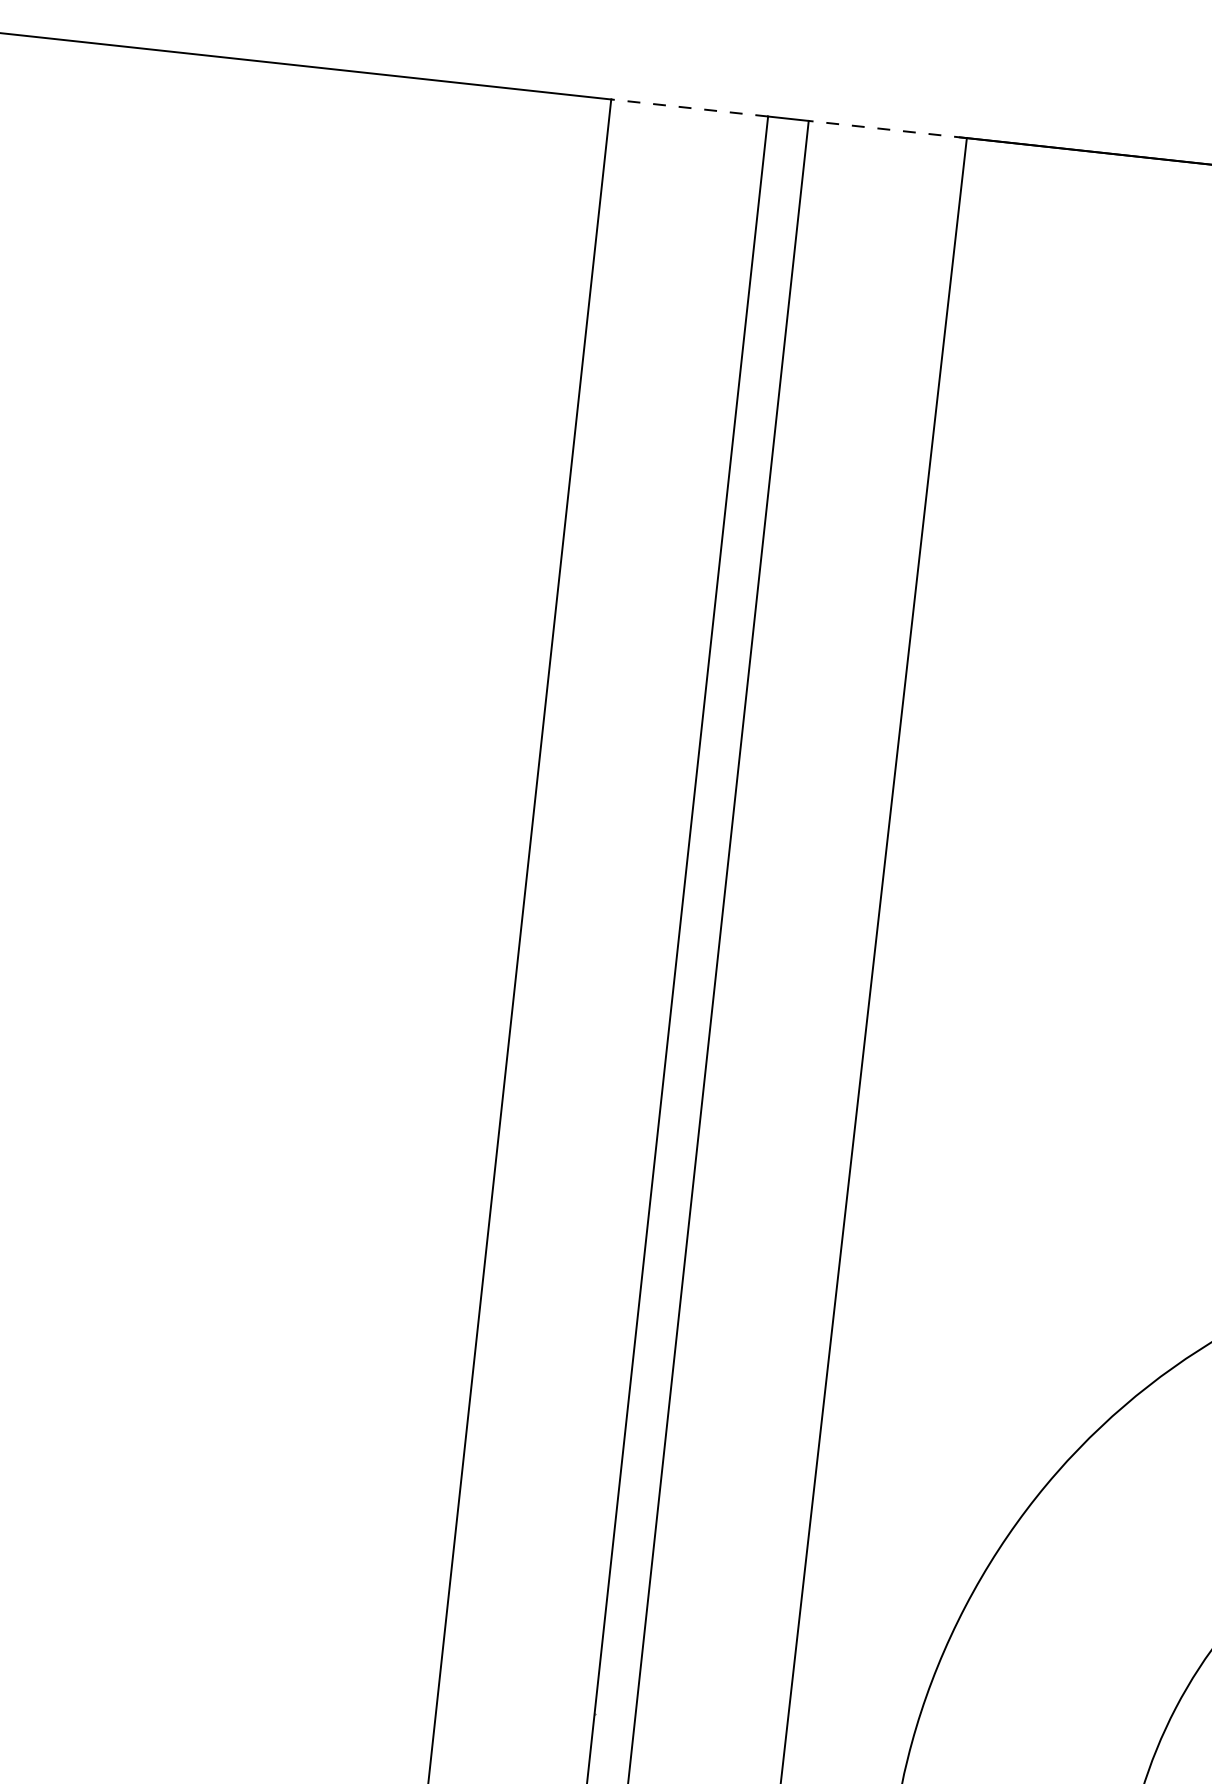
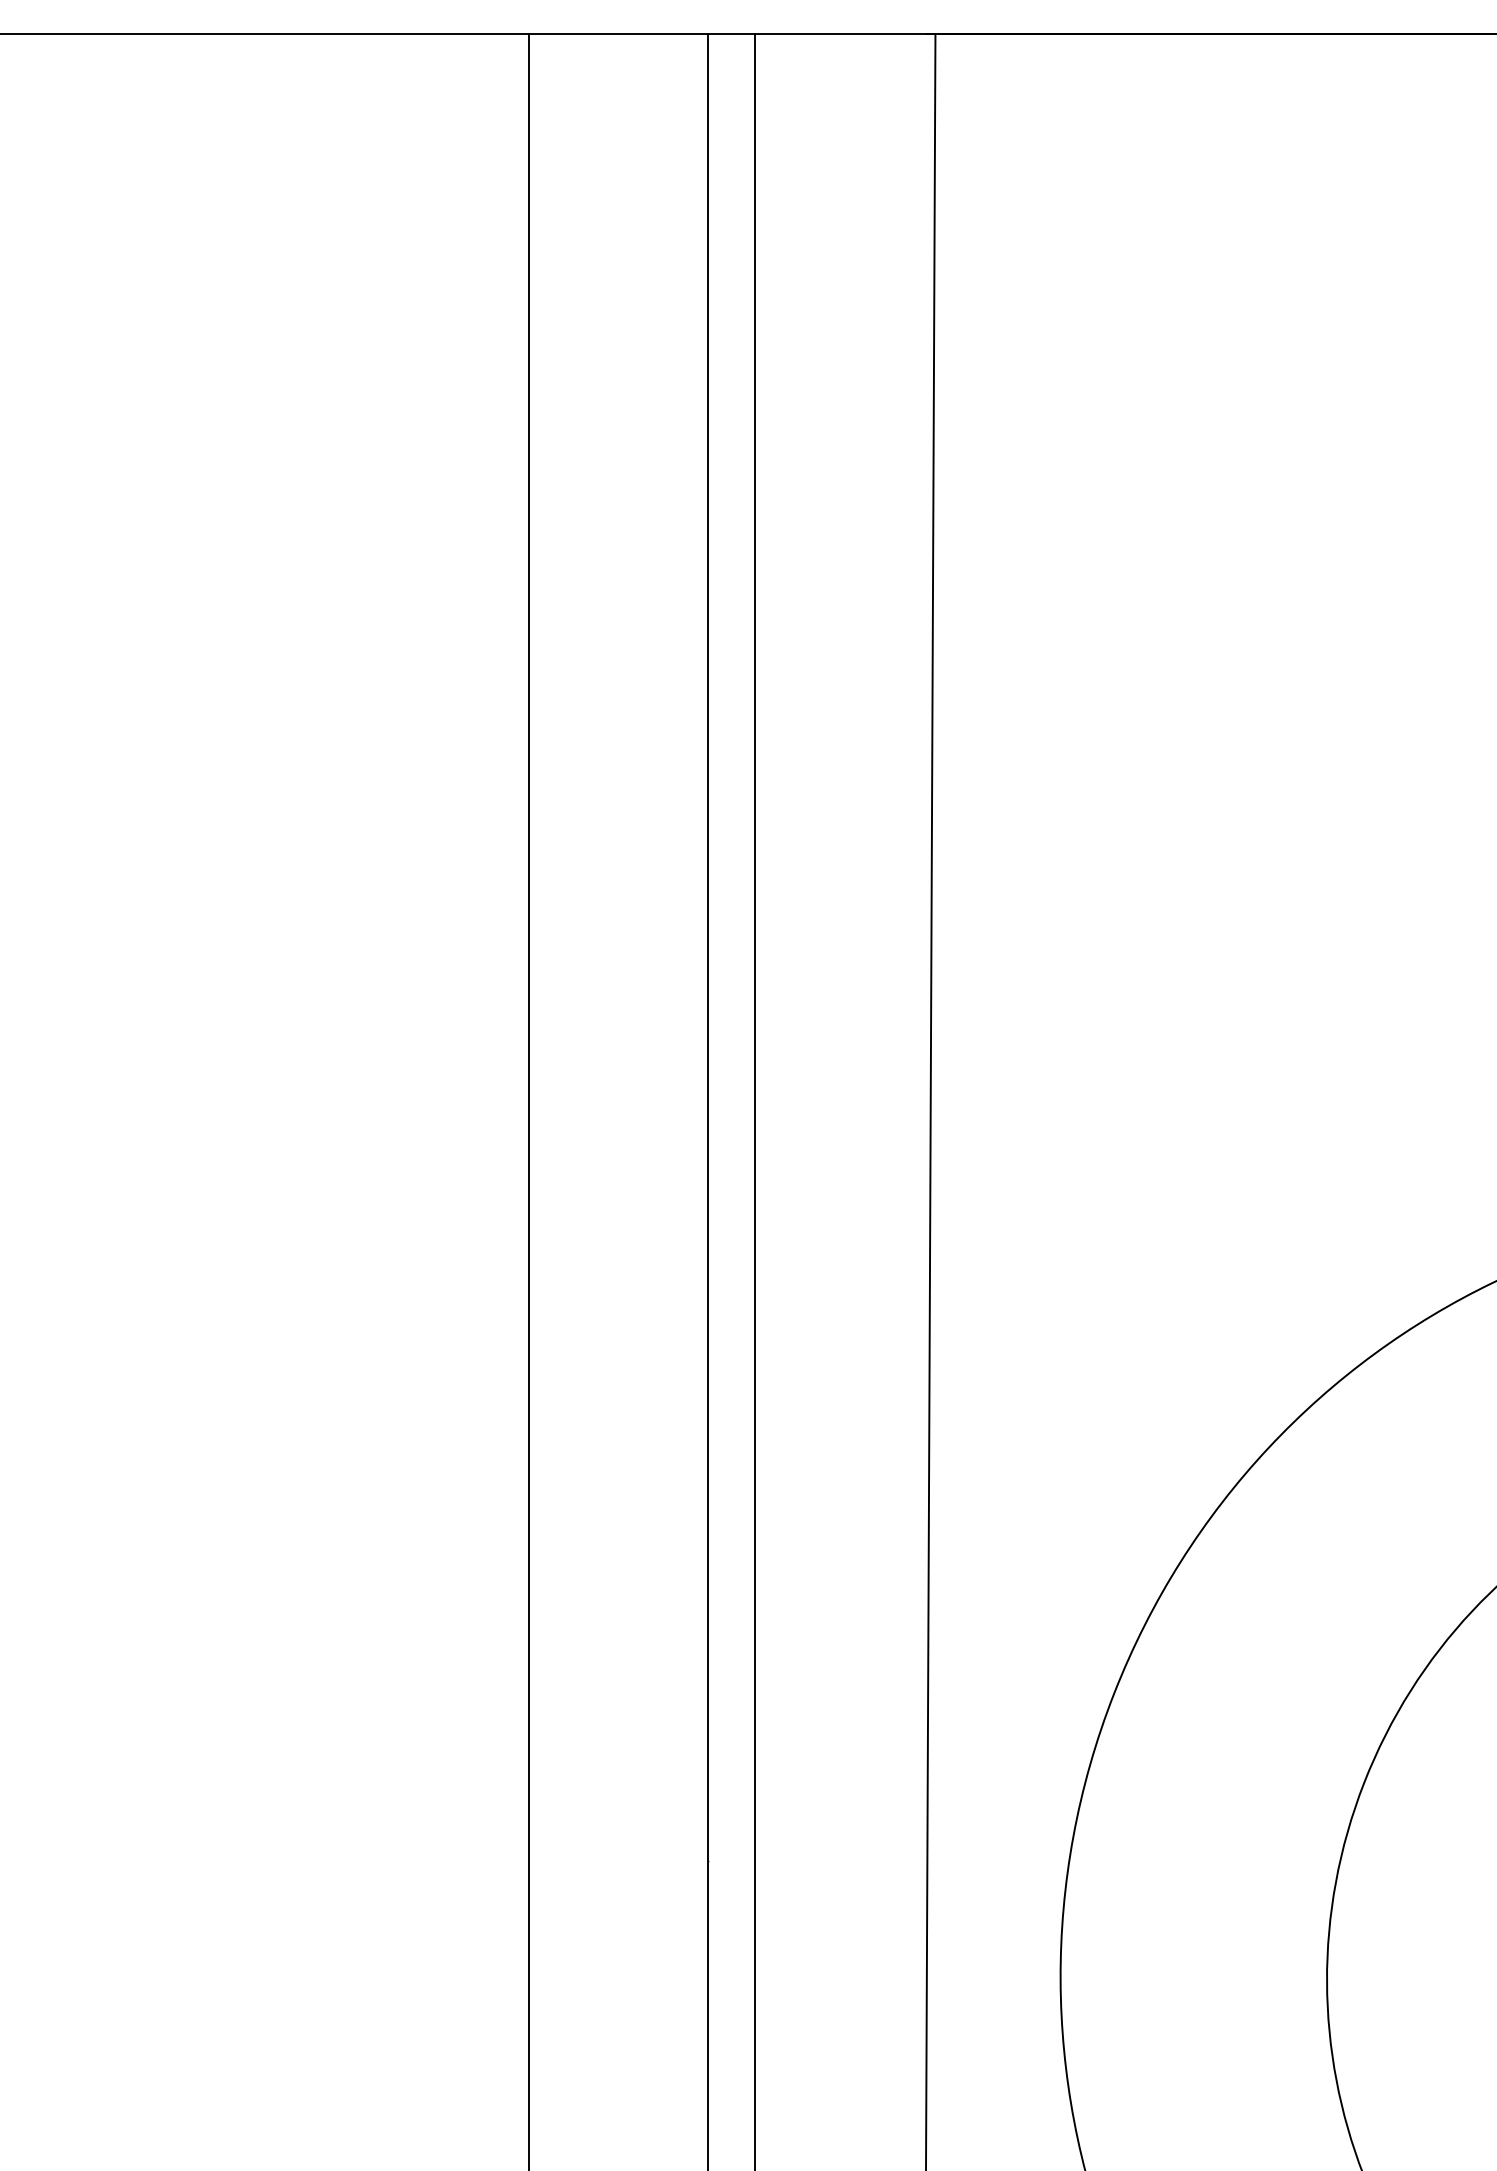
line: (689, 108) -> (618, 34), dashed -> solid
line: (887, 129) -> (844, 34), dashed -> solid

